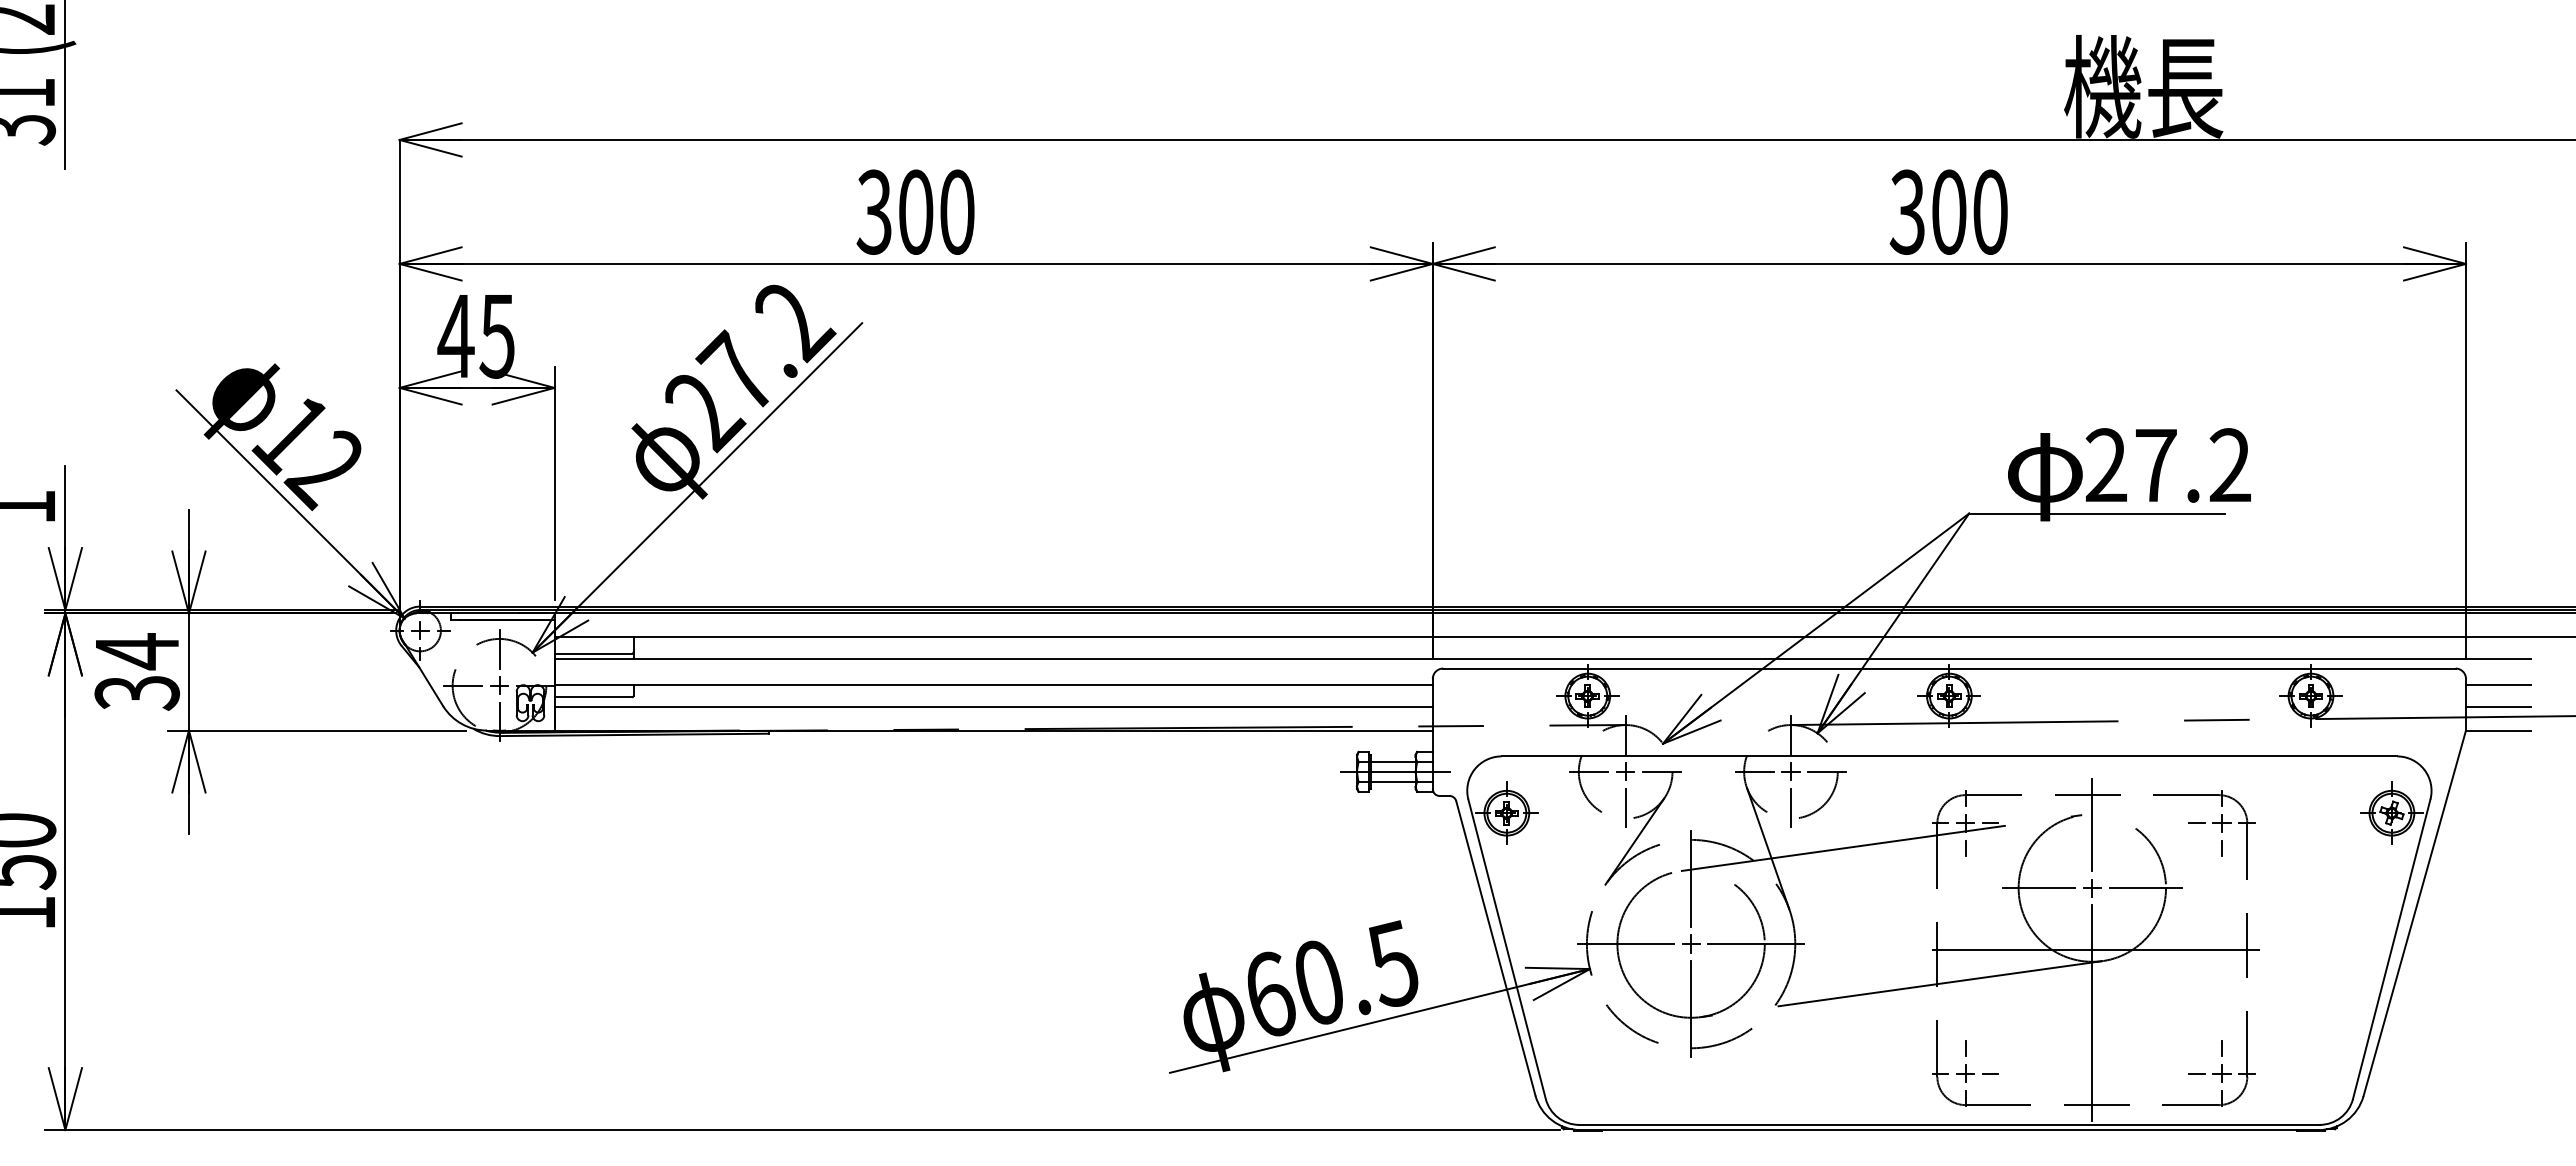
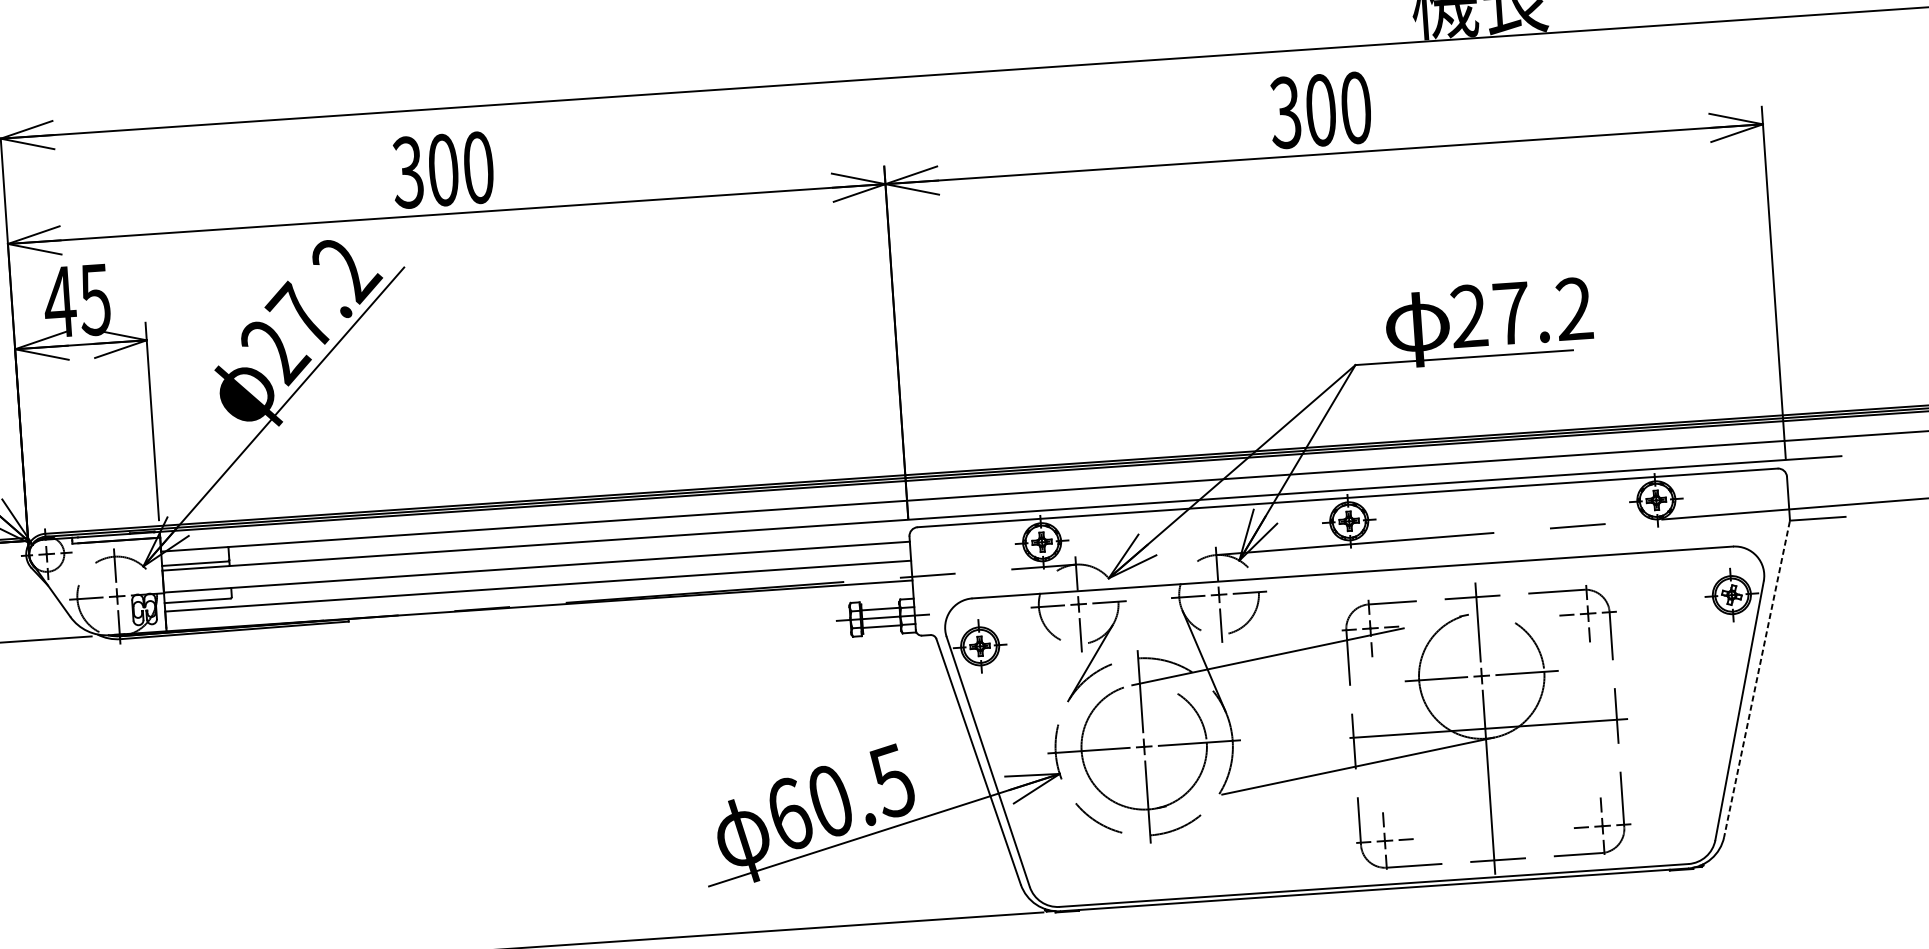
line: (2498, 684) -> (1814, 479), removed
line: (2498, 707) -> (1816, 499), removed
line: (2414, 914) -> (1756, 679), solid -> dashed

